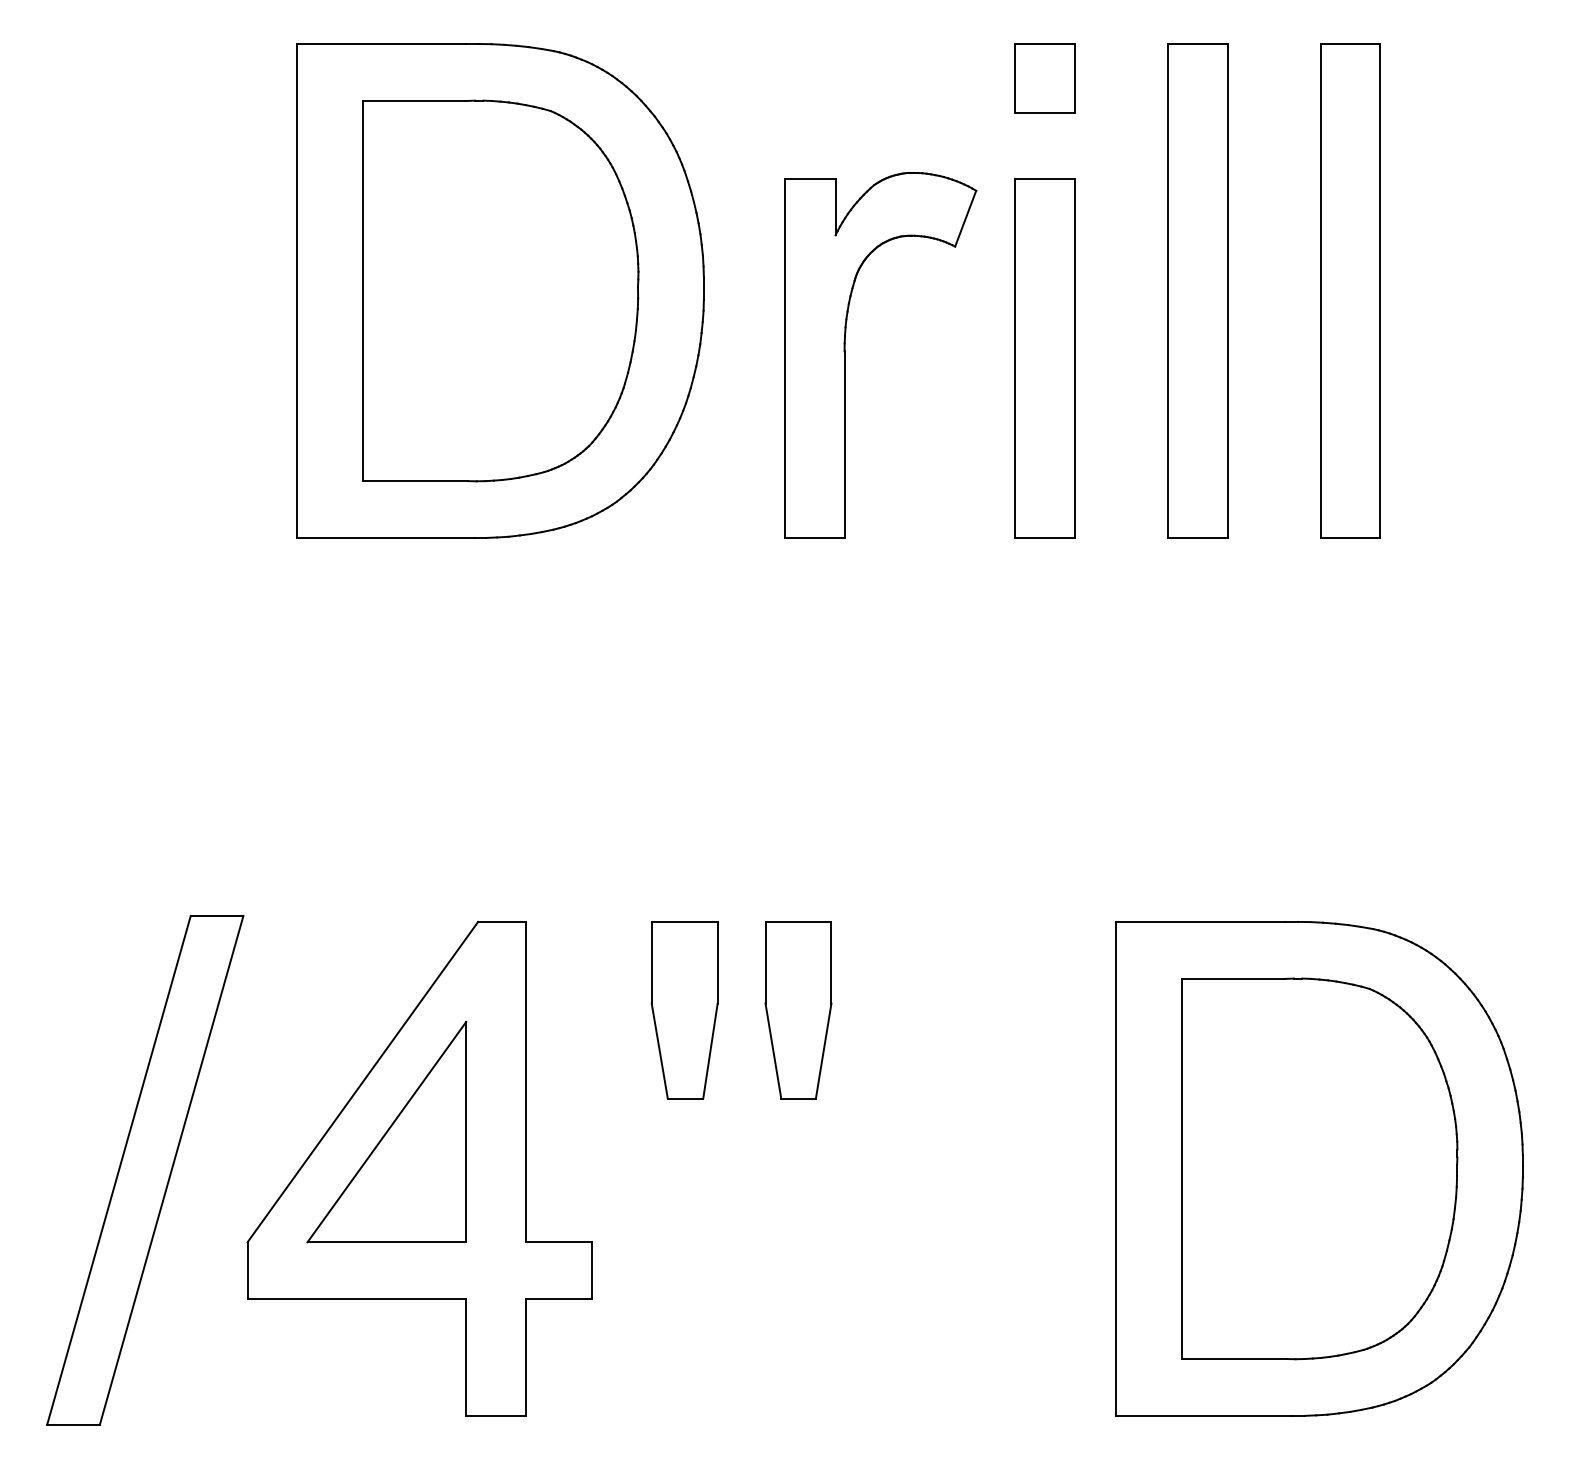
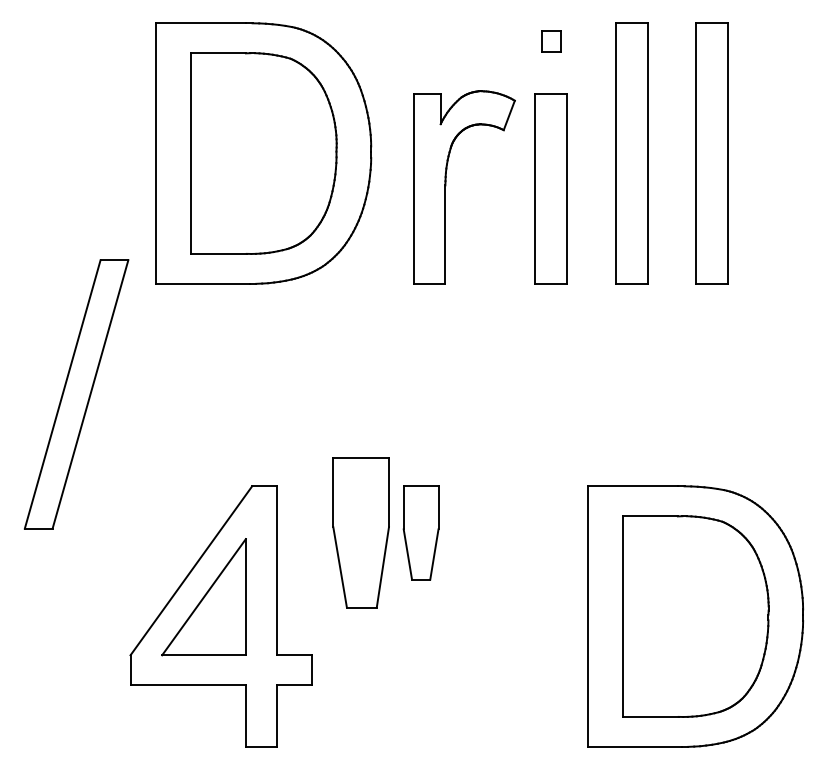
part: (1043, 78) -> (550, 41), size x0.6
part: (683, 1009) -> (360, 532), size x1.6
part: (145, 1170) -> (76, 394), moved

